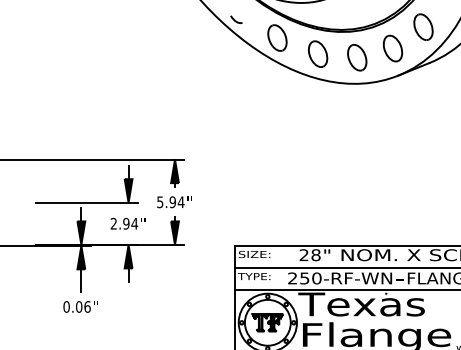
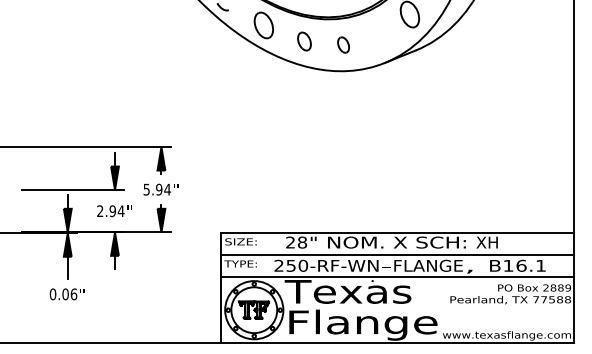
part: (393, 48) -> (379, 35), removed
part: (318, 54) -> (304, 41), size x0.7
part: (357, 57) -> (343, 44), size x0.6

